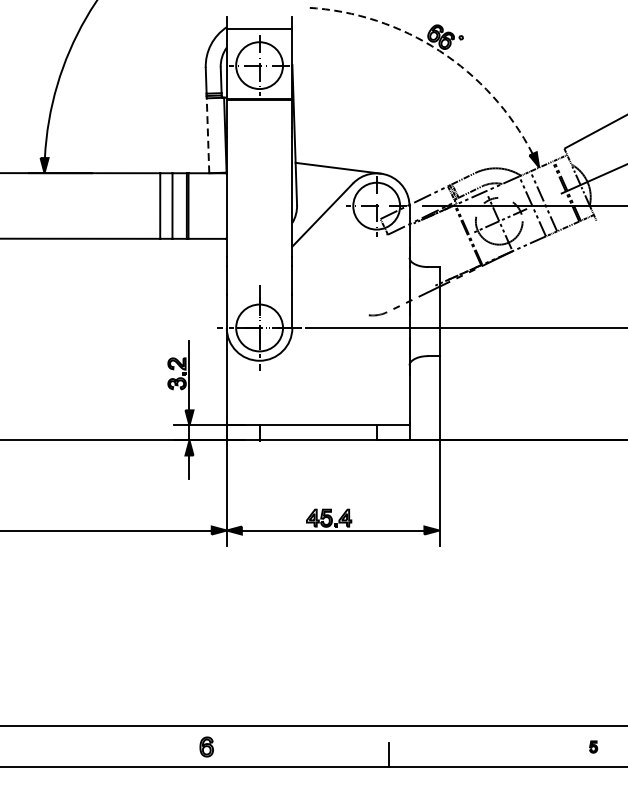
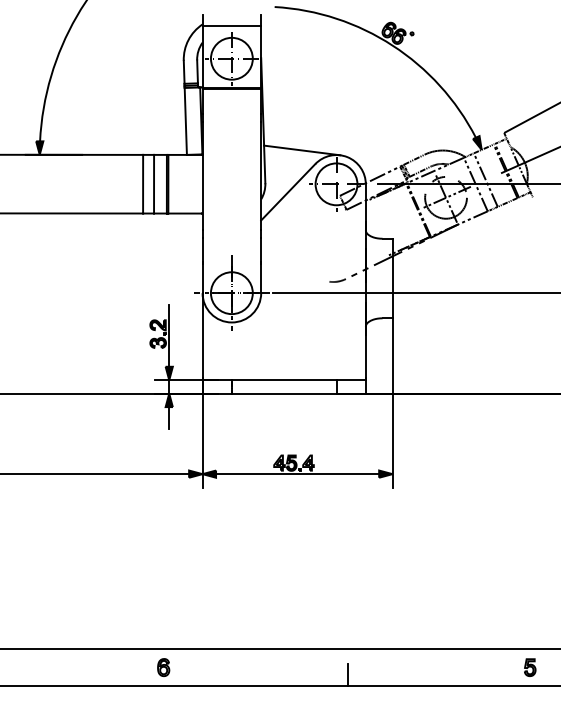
arc: (439, 50) -> (392, 45), dashed -> solid
line: (207, 134) -> (185, 120), dashed -> solid
part: (206, 746) -> (163, 667), moved
part: (593, 746) -> (530, 667), size x1.67

